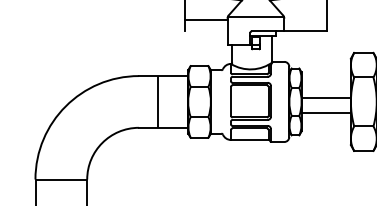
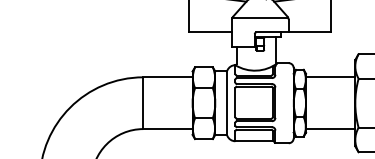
line: (205, 20) -> (209, 32), moved
line: (325, 98) -> (329, 77), moved
line: (157, 101) -> (142, 102), moved
line: (222, 101) -> (226, 102), added
line: (325, 112) -> (329, 128), moved

